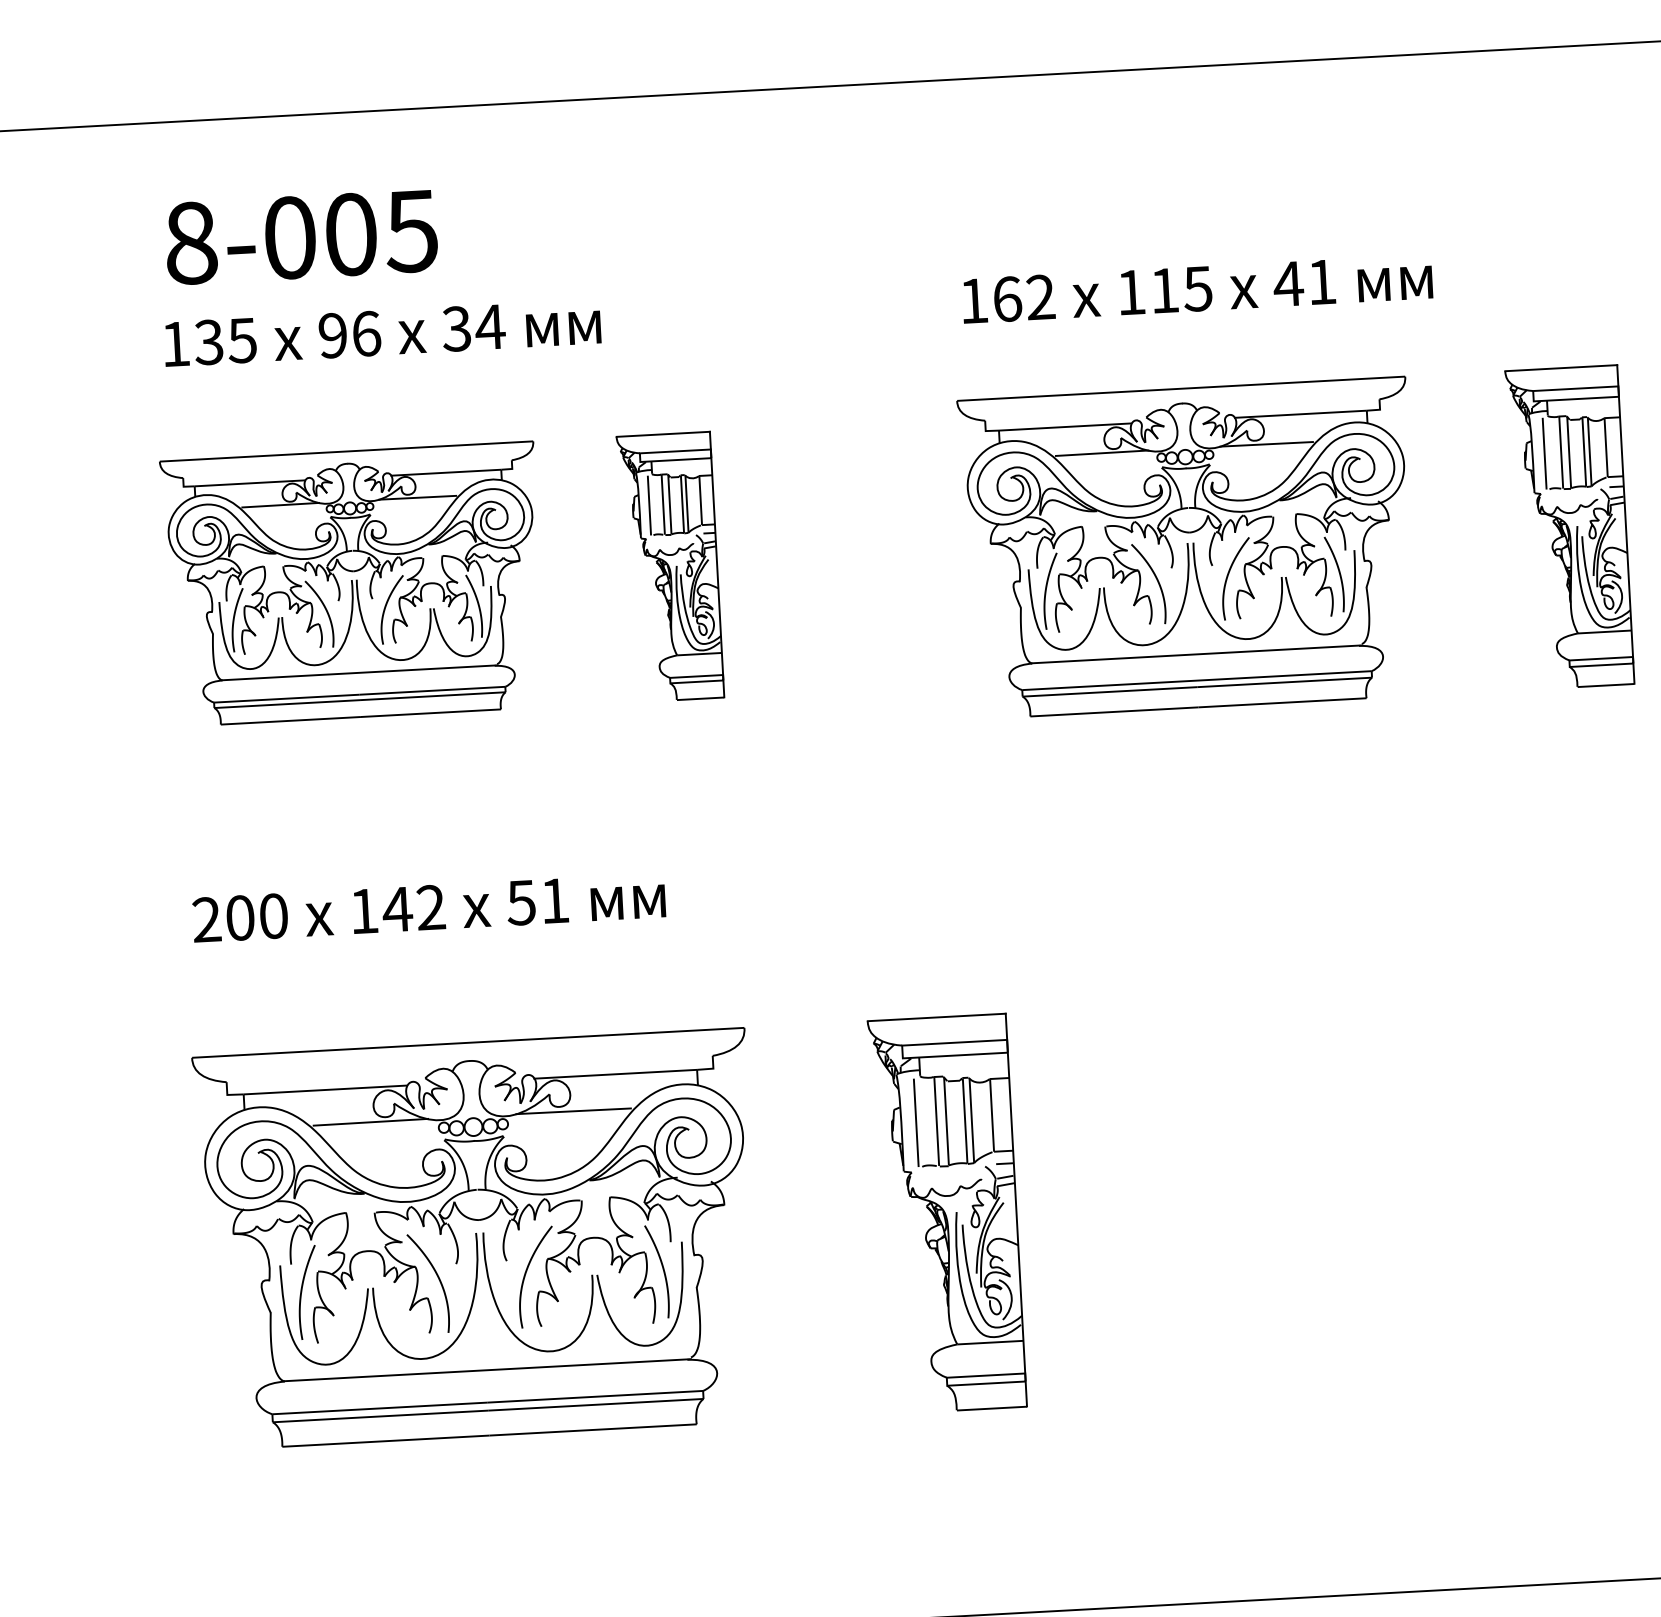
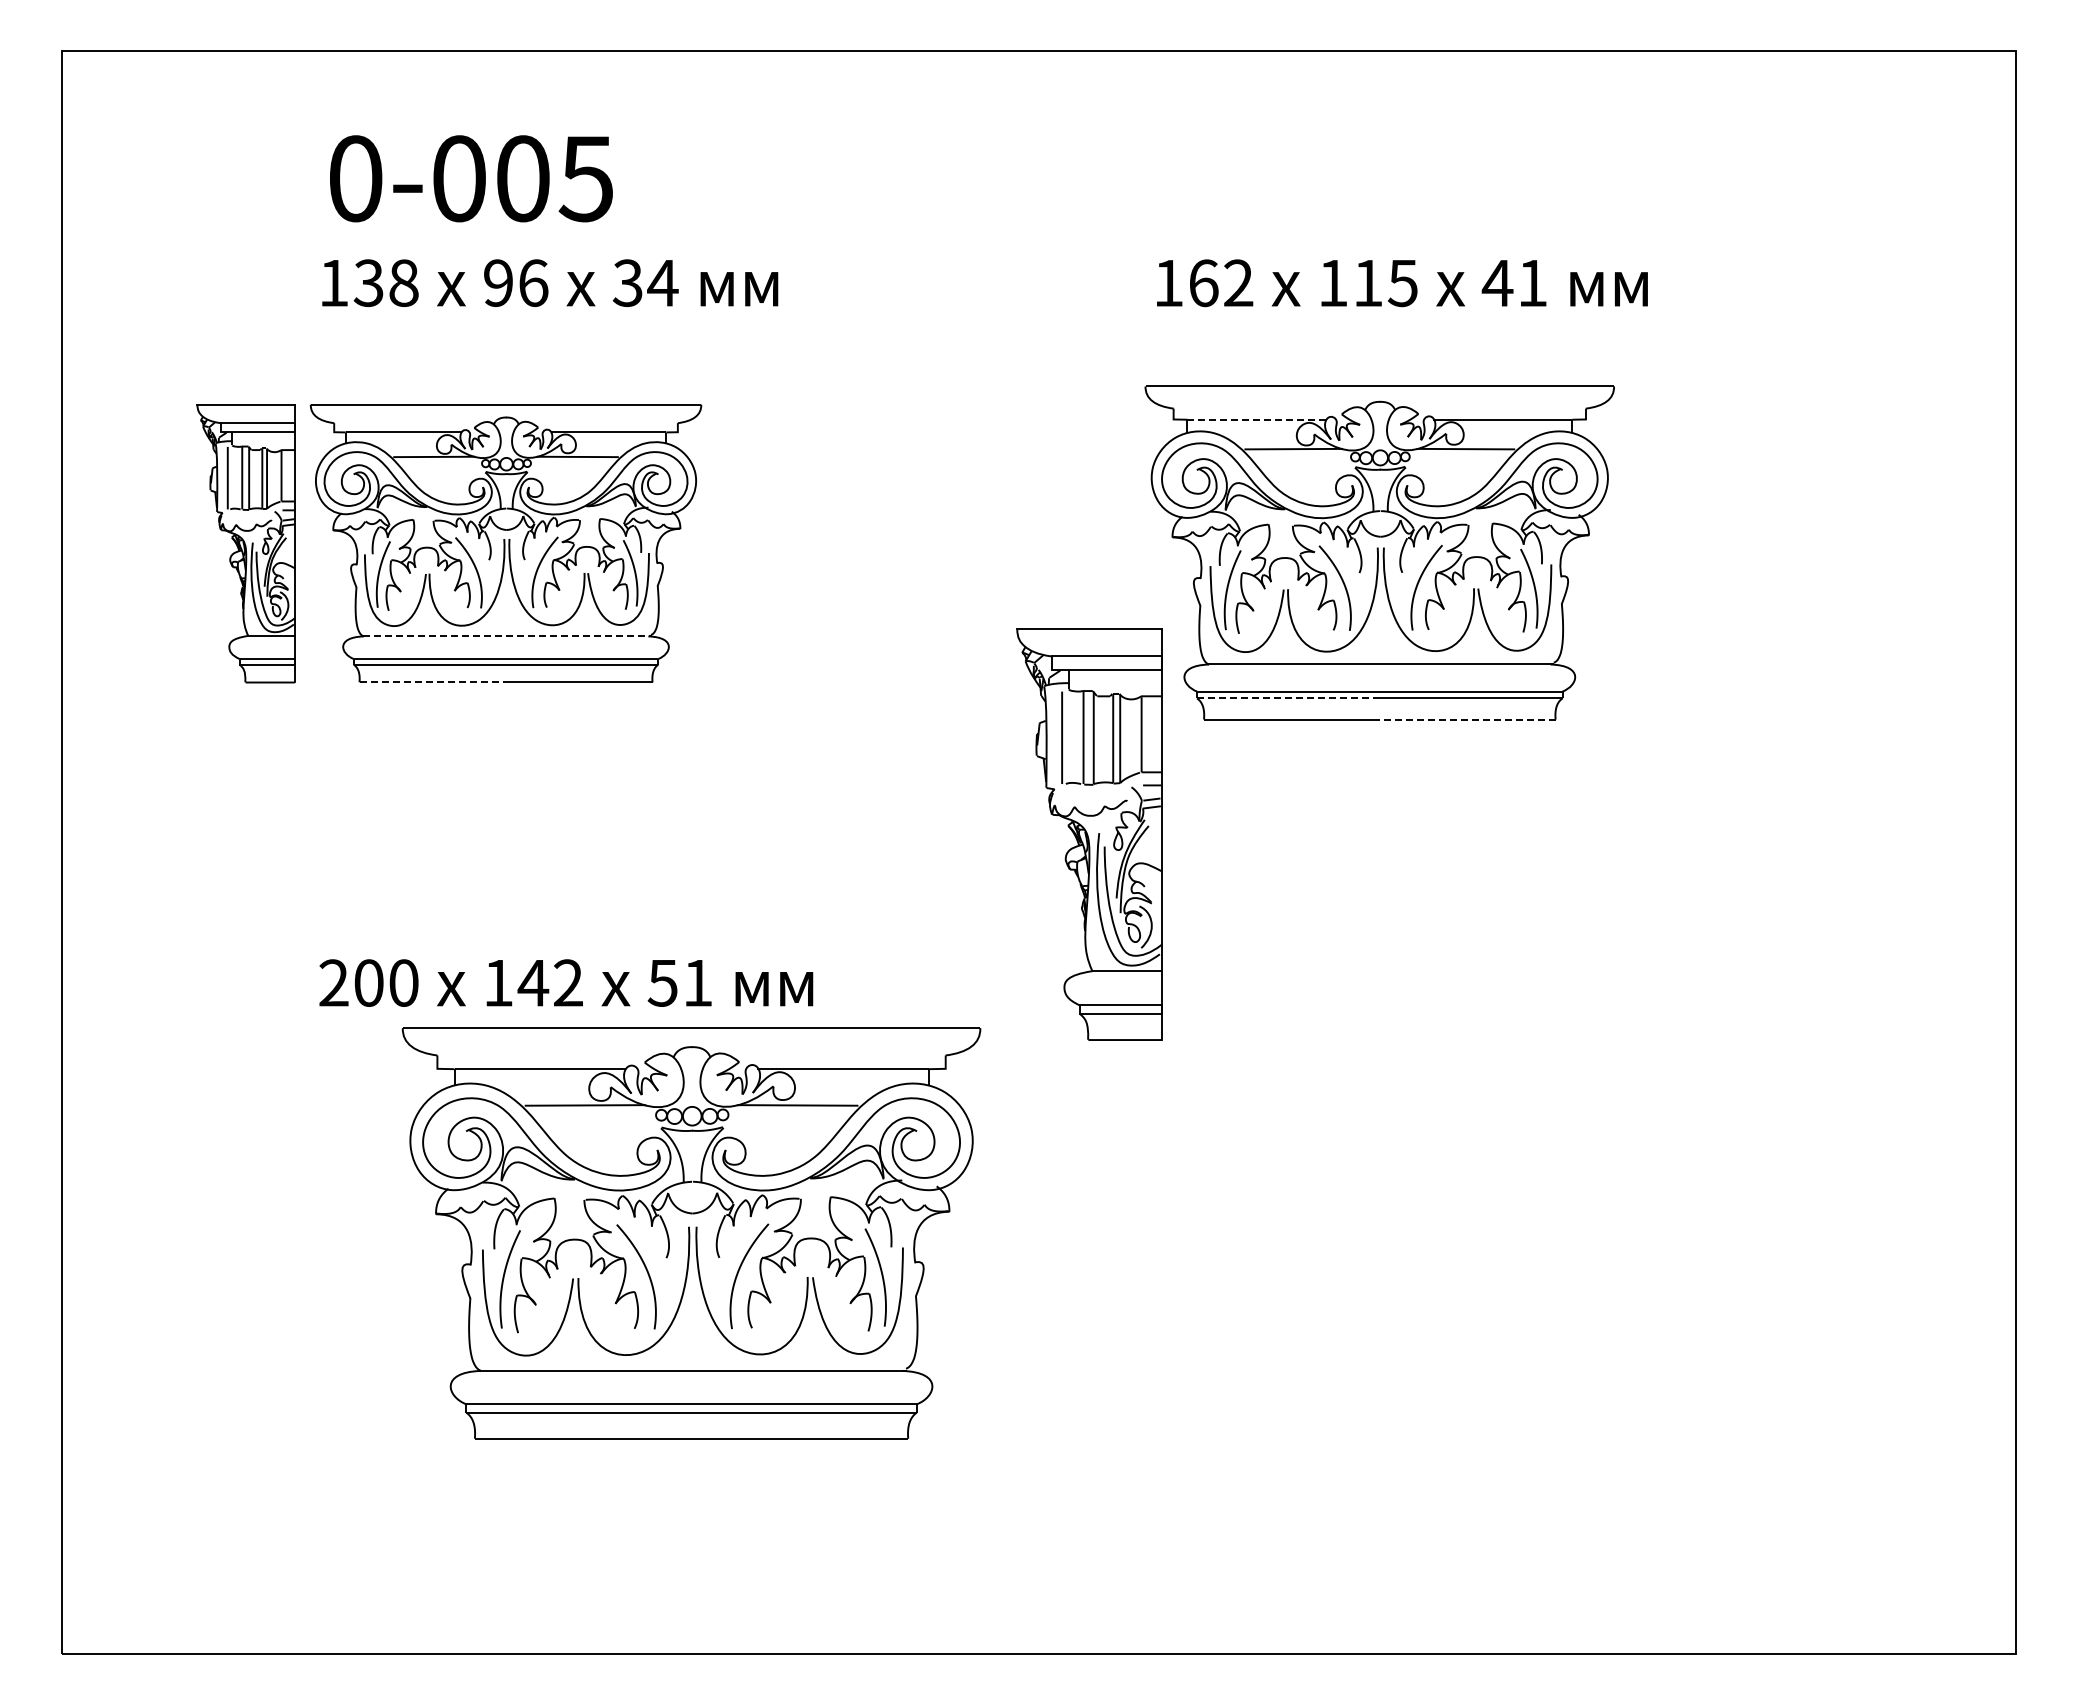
text: (190, 243) -> (355, 178), 8-005 -> 0-005
text: (242, 339) -> (403, 282), 135 -> 138
line: (1065, 426) -> (1257, 419), solid -> dashed
part: (1569, 527) -> (1776, 552), removed
part: (669, 567) -> (245, 543), moved
line: (359, 673) -> (507, 636), solid -> dashed
line: (1110, 691) -> (1288, 698), solid -> dashed
line: (1282, 702) -> (1467, 719), solid -> dashed
line: (291, 720) -> (433, 682), solid -> dashed
text: (429, 907) -> (566, 982), moved
part: (947, 1213) -> (1089, 834), moved
part: (478, 1239) -> (691, 1233), moved

